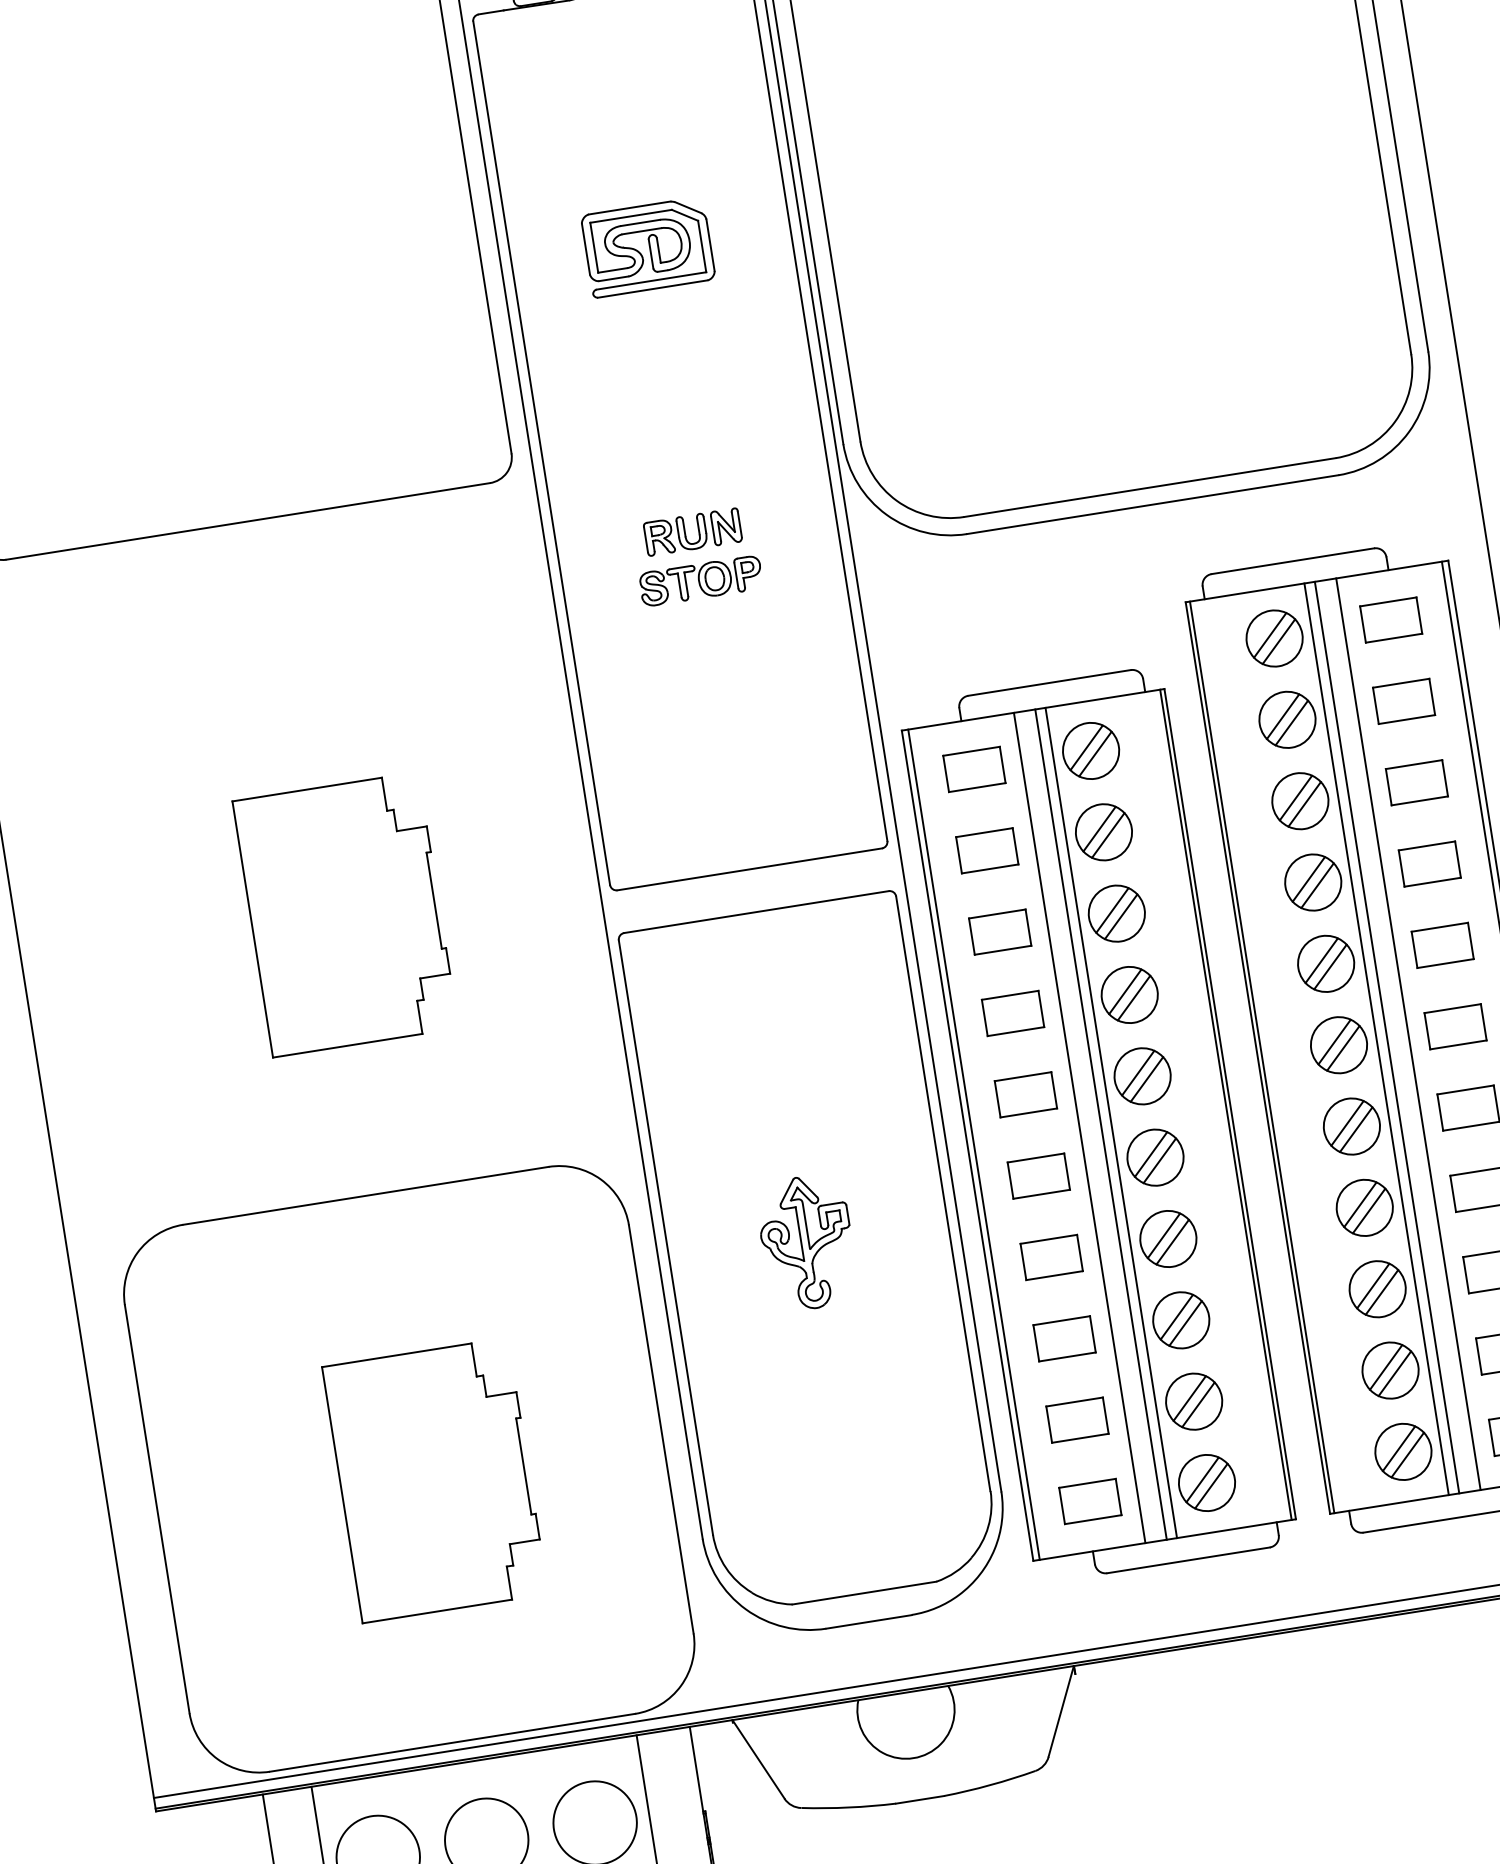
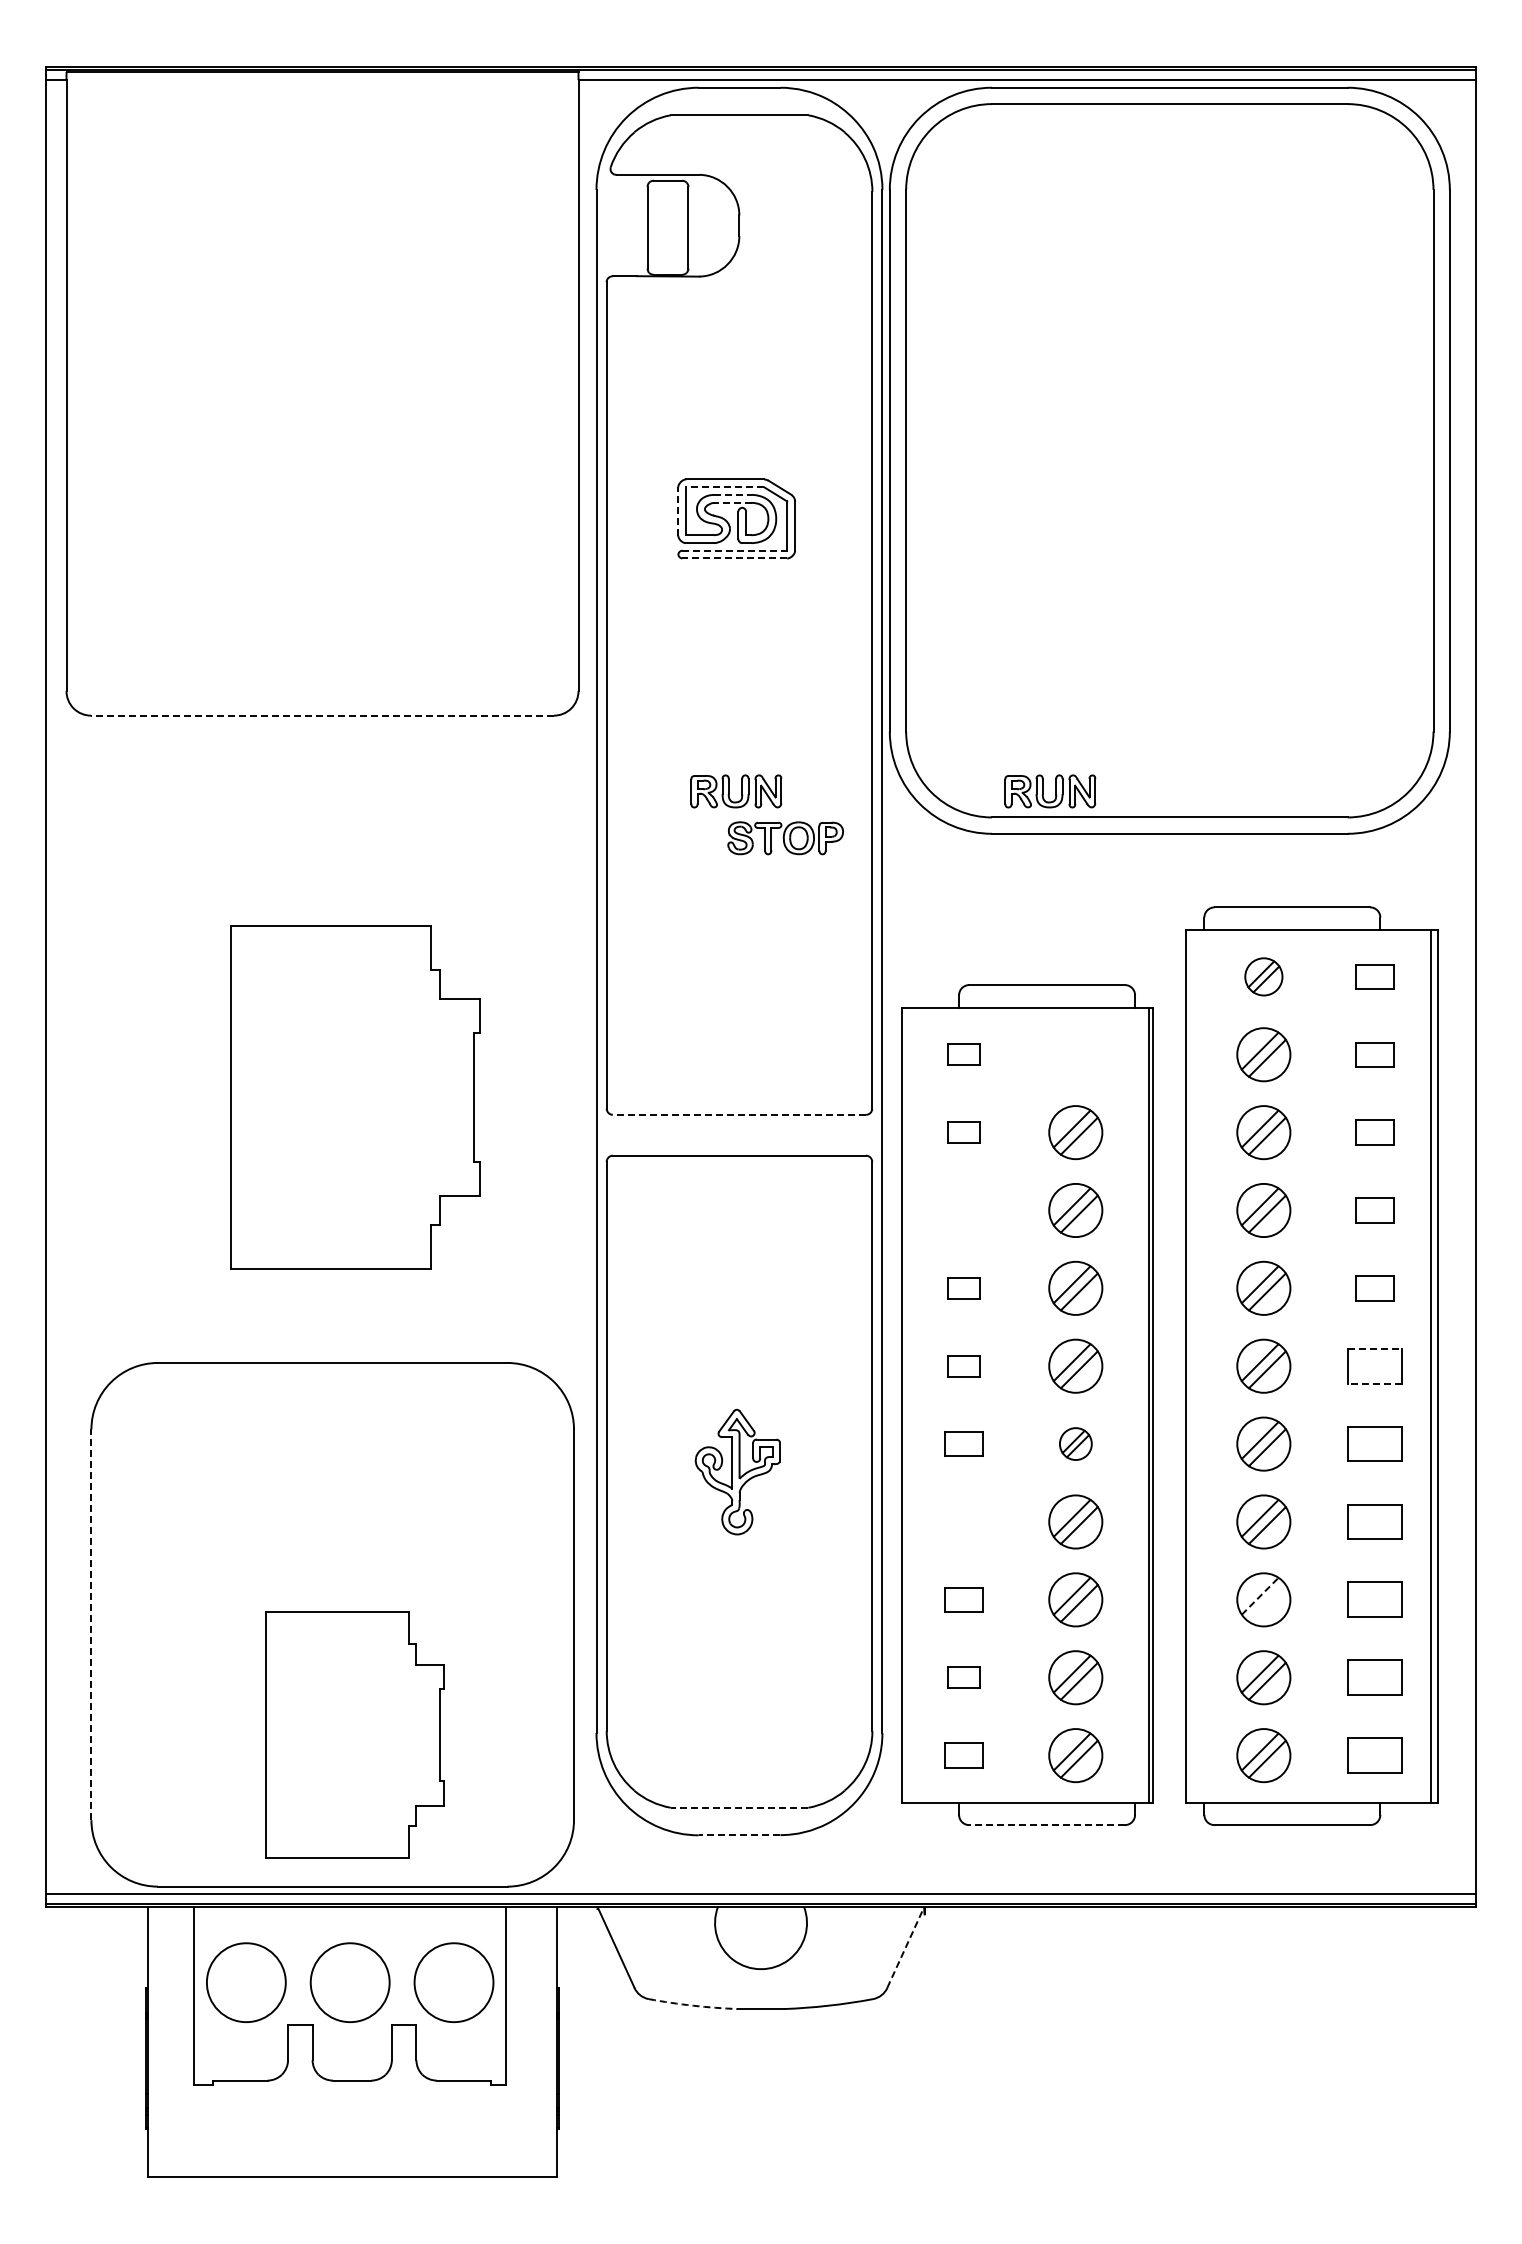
line: (630, 216) -> (724, 487), solid -> dashed
line: (640, 222) -> (733, 494), solid -> dashed
line: (642, 230) -> (733, 502), solid -> dashed
line: (586, 248) -> (678, 510), solid -> dashed
line: (652, 280) -> (735, 550), solid -> dashed
line: (652, 289) -> (734, 558), solid -> dashed
part: (1021, 480) -> (1050, 791), added
line: (248, 521) -> (322, 715), solid -> dashed
part: (700, 581) -> (785, 838), moved
part: (1390, 619) -> (1374, 976), size x0.7
part: (1274, 638) -> (1263, 976), size x0.7
part: (1403, 701) -> (1374, 1054), size x0.7
part: (1090, 750) -> (1075, 1054), removed
part: (973, 769) -> (963, 1054), size x0.6
part: (1415, 782) -> (1374, 1132), size x0.7
part: (986, 850) -> (963, 1132), size x0.6
part: (1428, 864) -> (1374, 1210), size x0.7
line: (749, 869) -> (739, 1114), solid -> dashed
part: (344, 914) -> (354, 1097), size x1.4
part: (999, 932) -> (963, 1210), removed
part: (1441, 945) -> (1374, 1288), size x0.7
line: (1452, 1008) -> (1375, 1348), solid -> dashed
part: (1012, 1013) -> (963, 1288), size x0.6
line: (1408, 1033) -> (1330, 1365), removed
line: (1386, 1036) -> (1309, 1365), removed
line: (1376, 1038) -> (1299, 1365), removed
line: (1458, 1044) -> (1375, 1383), solid -> dashed
line: (1262, 1056) -> (1190, 1365), removed
part: (1025, 1095) -> (963, 1366), size x0.6
line: (1111, 1122) -> (1039, 1404), removed
line: (1100, 1123) -> (1029, 1404), removed
line: (1079, 1127) -> (1009, 1404), removed
line: (974, 1143) -> (908, 1404), removed
part: (1155, 1157) -> (1075, 1443), size x0.6
part: (1038, 1175) -> (963, 1443), size x0.7
part: (1051, 1257) -> (963, 1521), removed
line: (1373, 1285) -> (1260, 1595), solid -> dashed
line: (1380, 1291) -> (1266, 1602), removed
part: (1063, 1338) -> (963, 1599), size x0.7
part: (1076, 1420) -> (963, 1677), size x0.6
part: (434, 1480) -> (354, 1734), moved
part: (1089, 1501) -> (963, 1755), size x0.7
line: (157, 1508) -> (91, 1624), solid -> dashed
line: (1189, 1560) -> (1047, 1825), solid -> dashed
line: (864, 1592) -> (739, 1807), solid -> dashed
line: (868, 1622) -> (739, 1835), solid -> dashed
line: (1060, 1711) -> (905, 1947), solid -> dashed
arc: (849, 1807) -> (693, 2005), solid -> dashed

